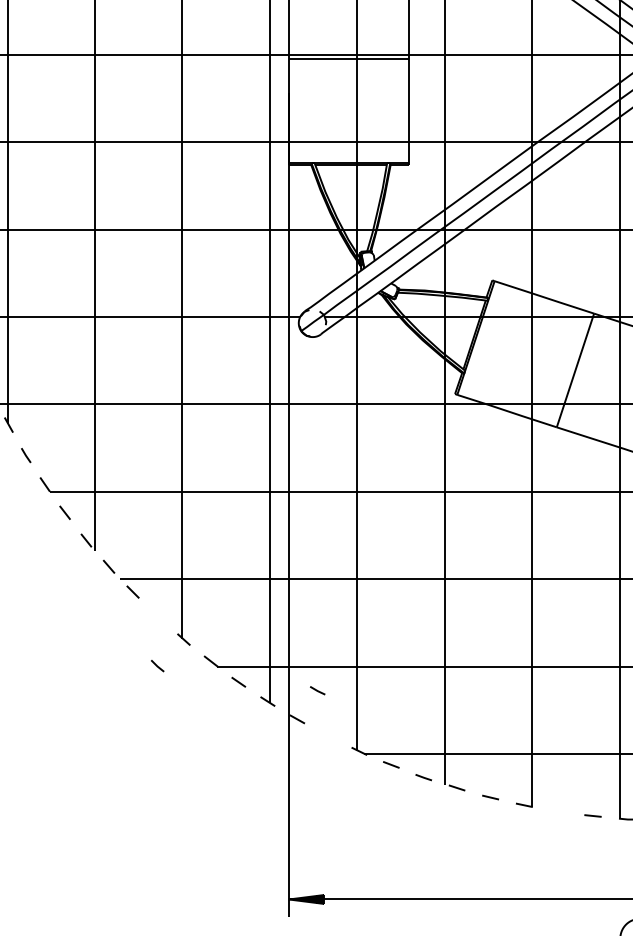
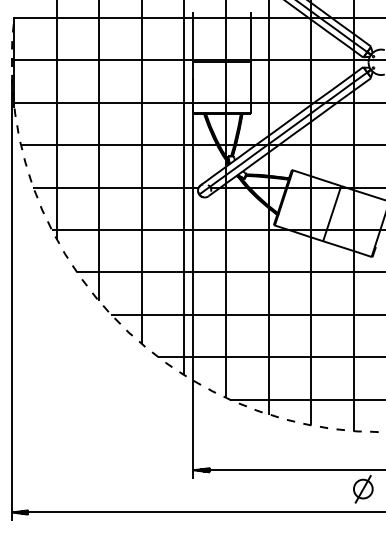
line: (157, 664) -> (129, 332), moved
line: (316, 689) -> (211, 390), moved
line: (557, 811) -> (323, 427), added

